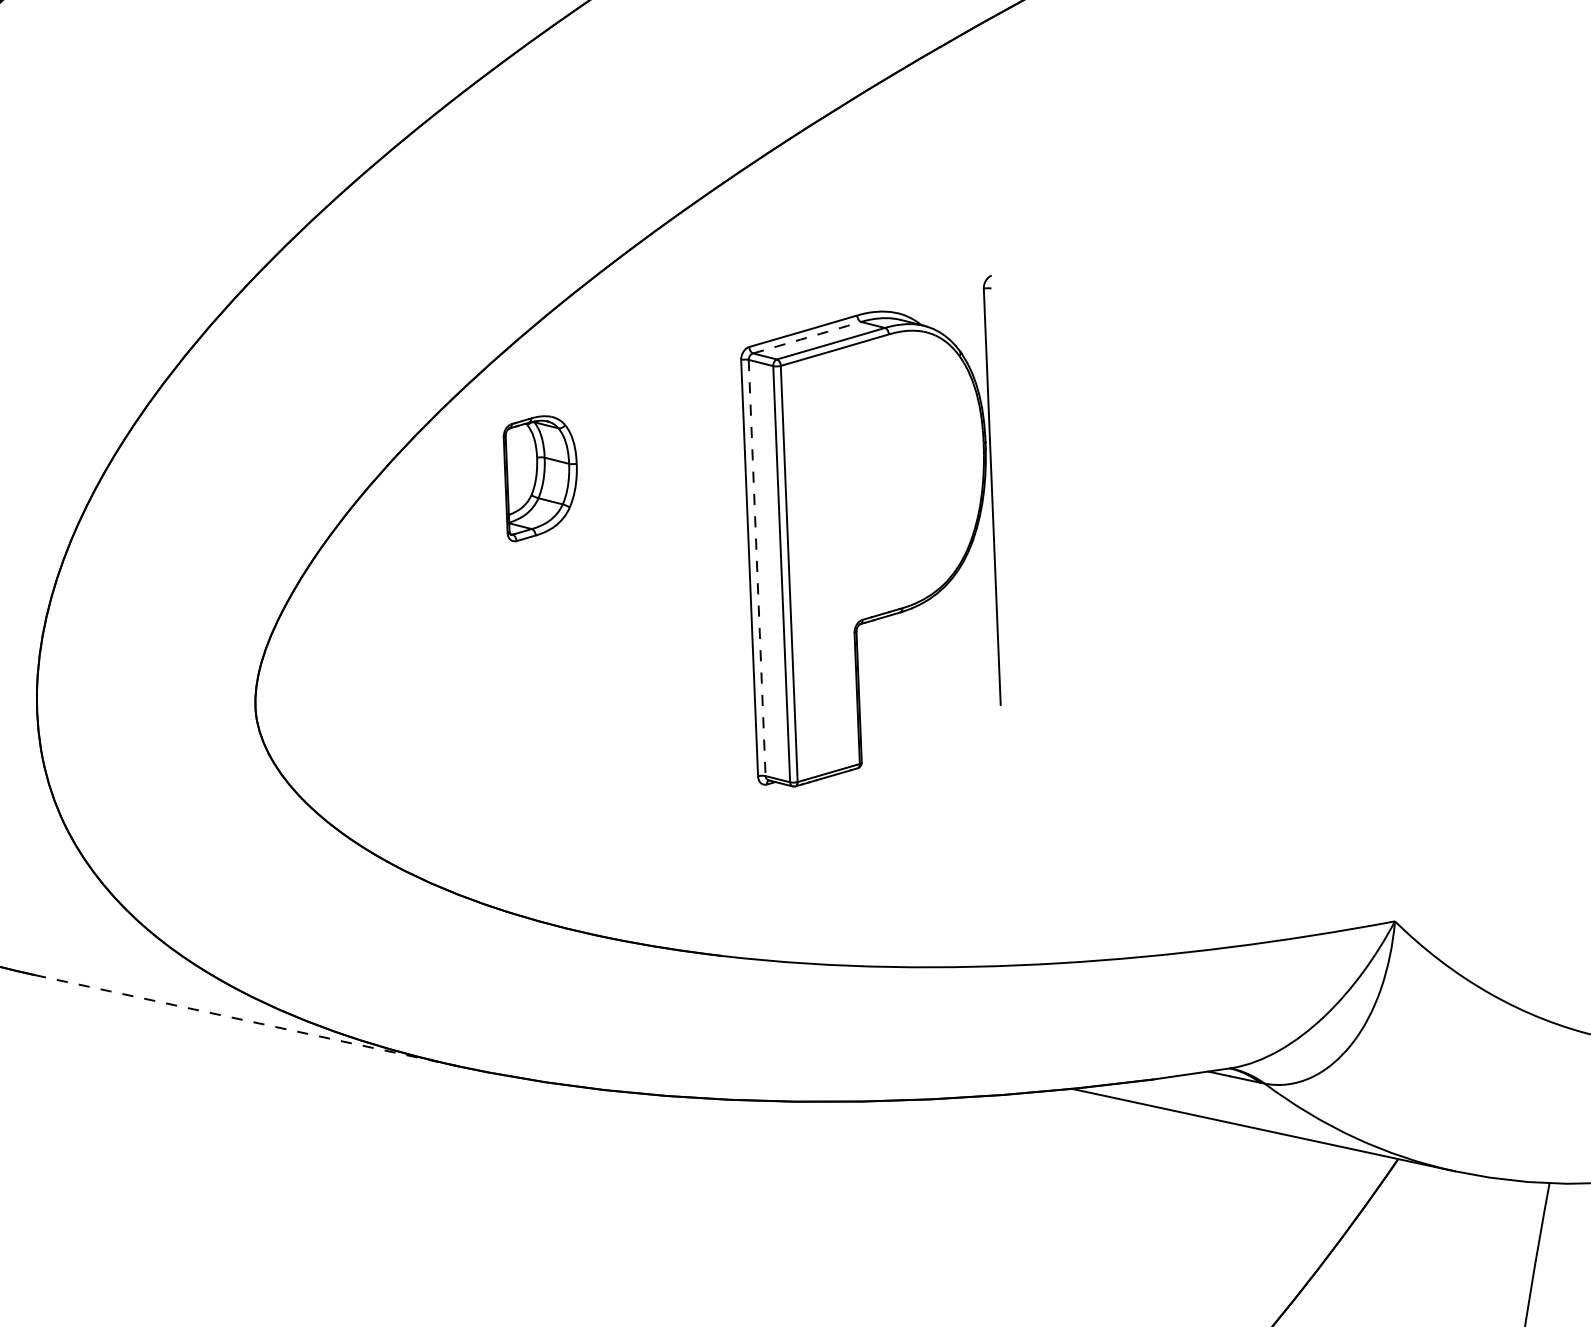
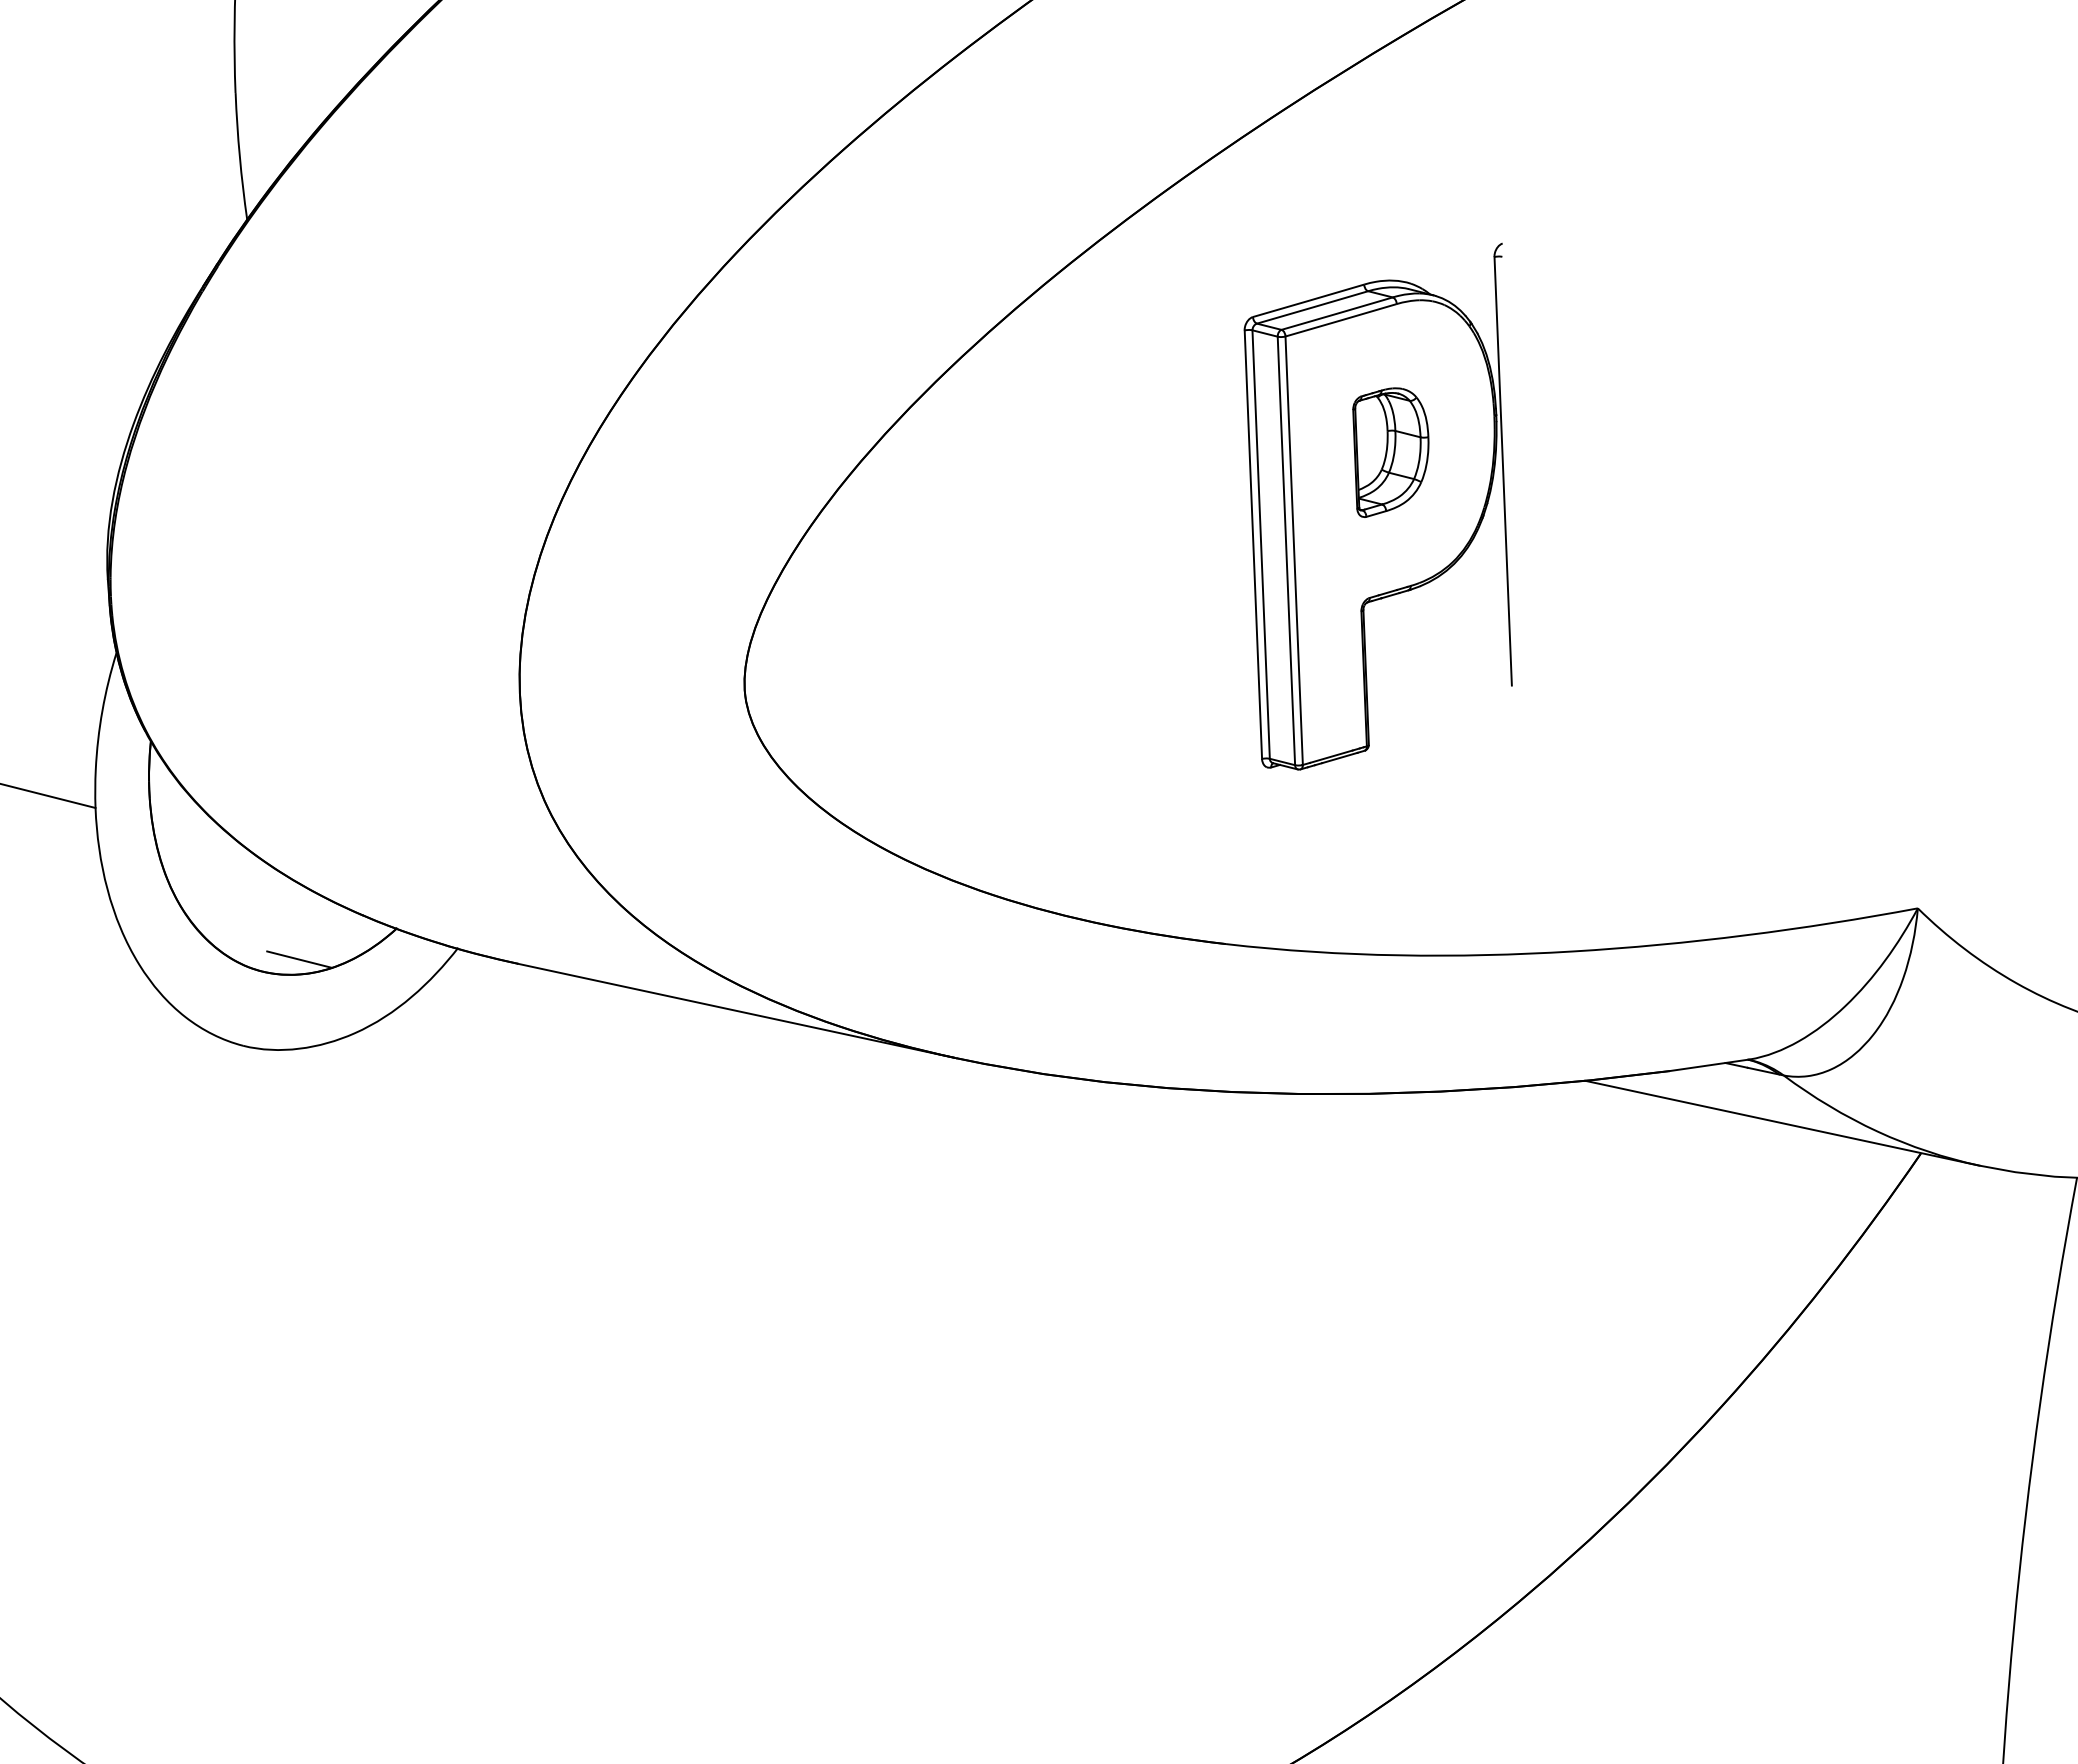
arc: (807, 337) -> (1312, 307), dashed -> solid
part: (539, 478) -> (1390, 452), moved
line: (757, 568) -> (1261, 545), dashed -> solid
line: (247, 1020) -> (736, 1010), dashed -> solid

